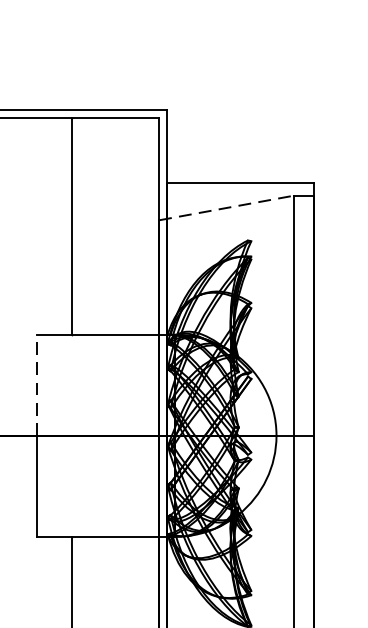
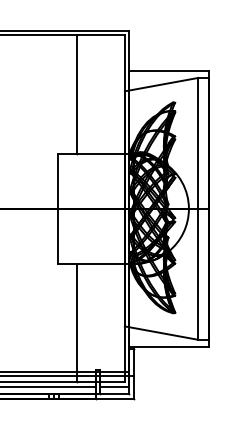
line: (228, 207) -> (162, 84), dashed -> solid
line: (37, 385) -> (58, 181), dashed -> solid

